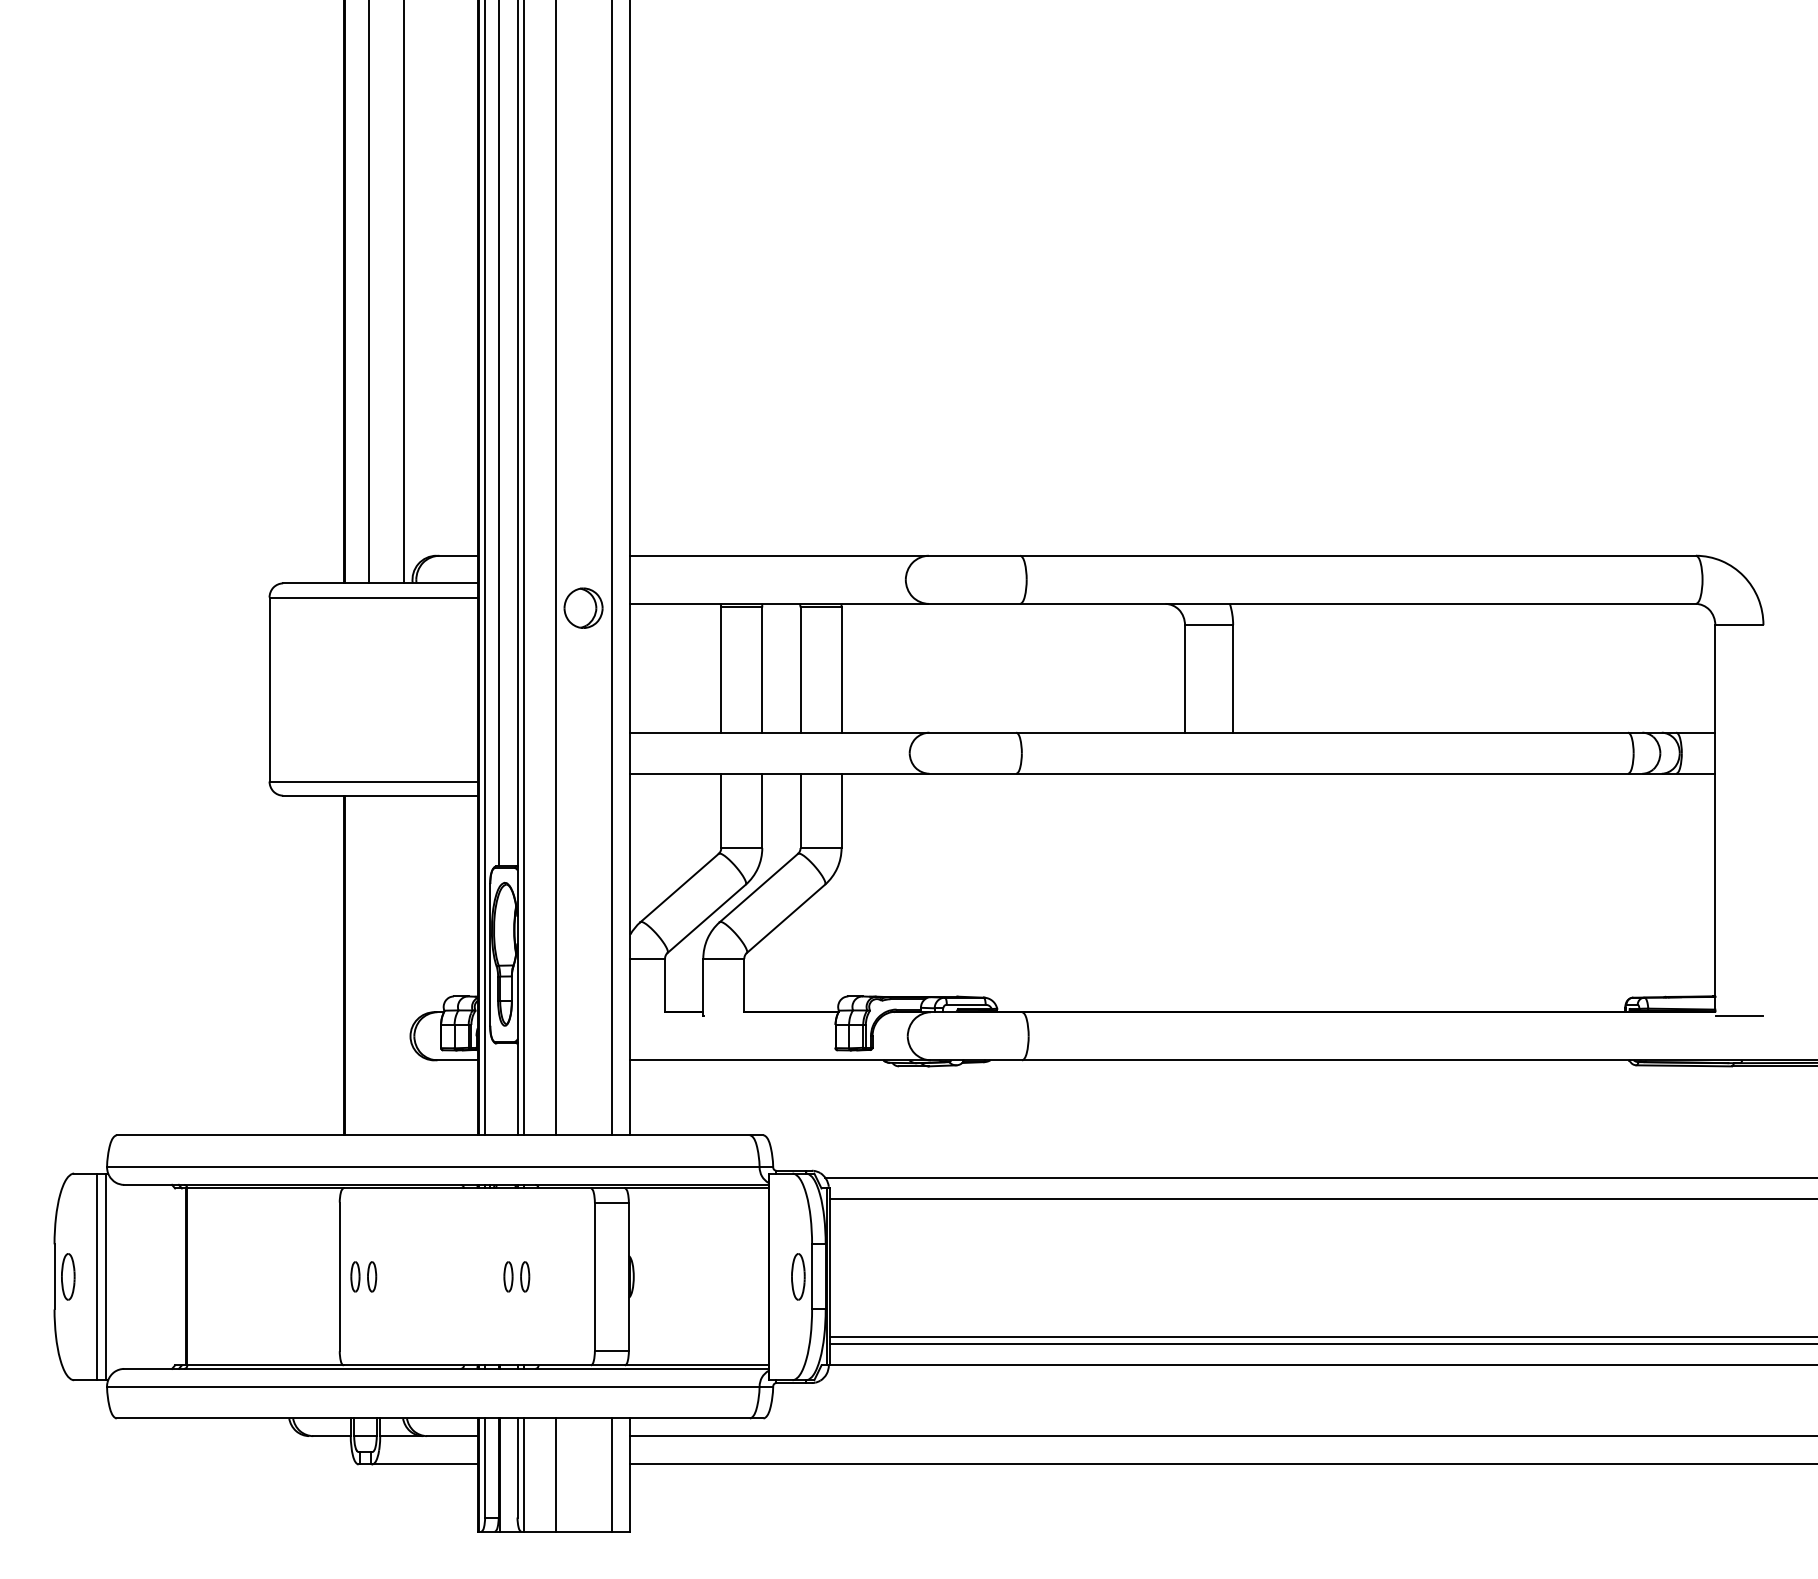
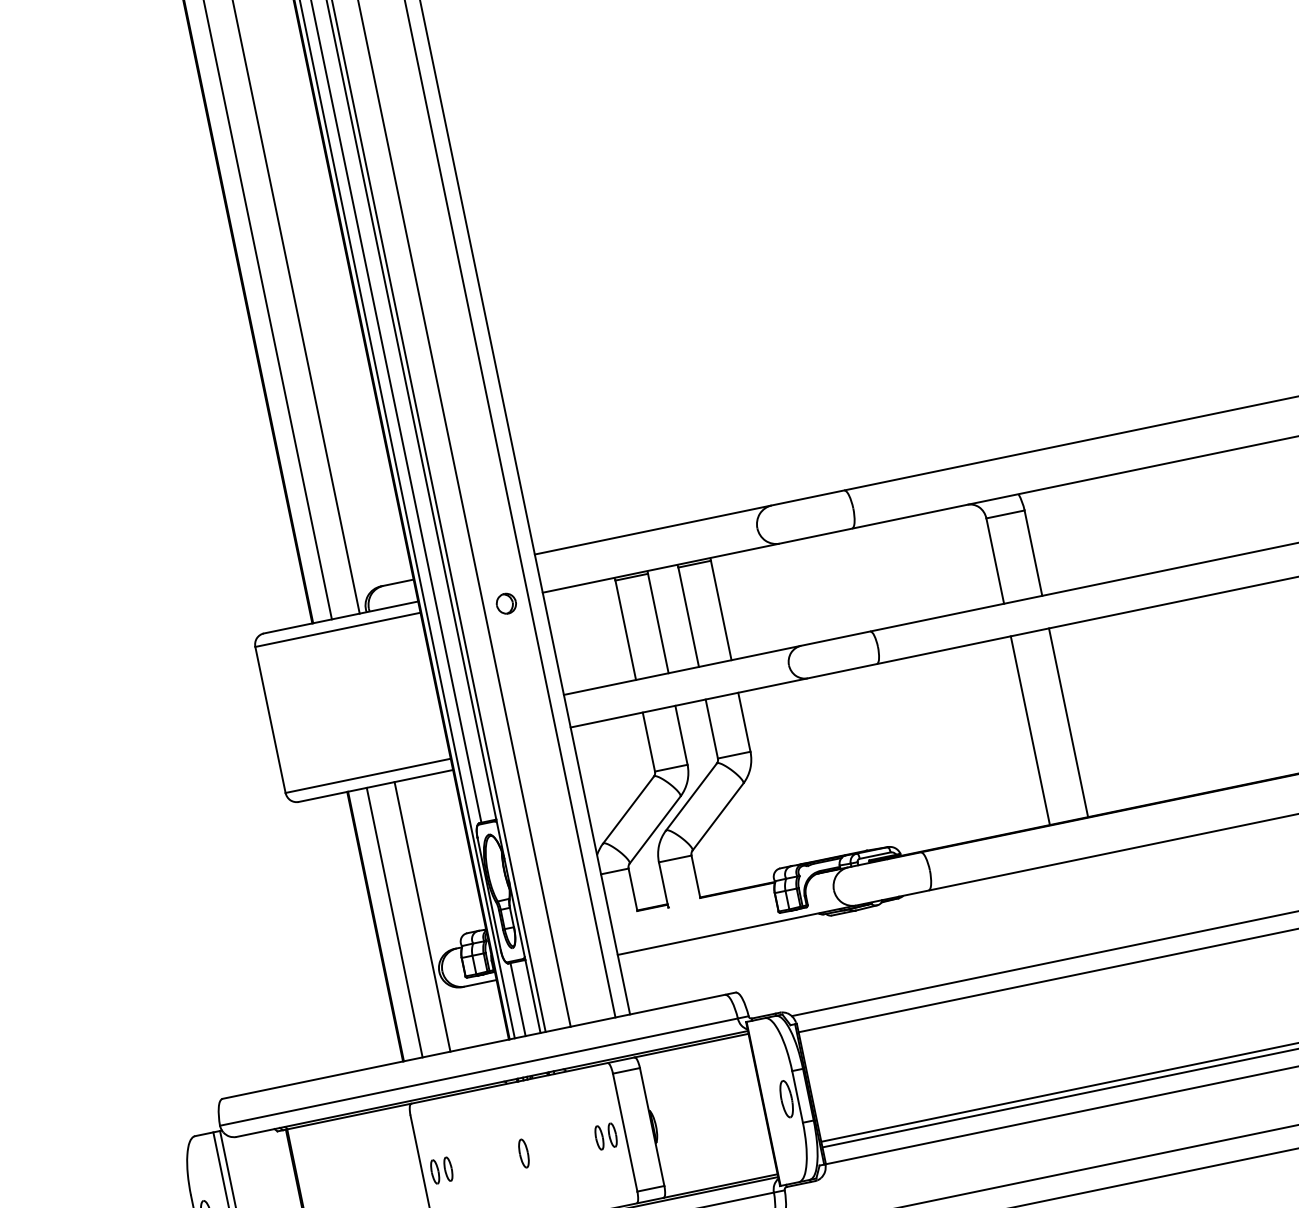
part: (583, 607) -> (506, 603), size x0.62
line: (1185, 892) -> (1030, 730), added
line: (1233, 892) -> (1068, 722), added
line: (368, 965) -> (394, 922), added
line: (403, 965) -> (422, 916), added
line: (498, 1089) -> (517, 999), added
part: (467, 1276) -> (524, 1153), added
part: (516, 1276) -> (605, 1136), moved

